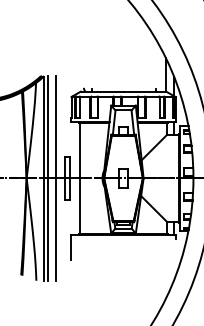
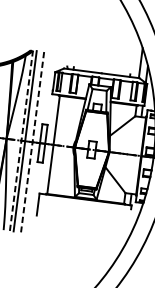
line: (43, 178) -> (21, 140), solid -> dashed
line: (56, 178) -> (32, 142), solid -> dashed

